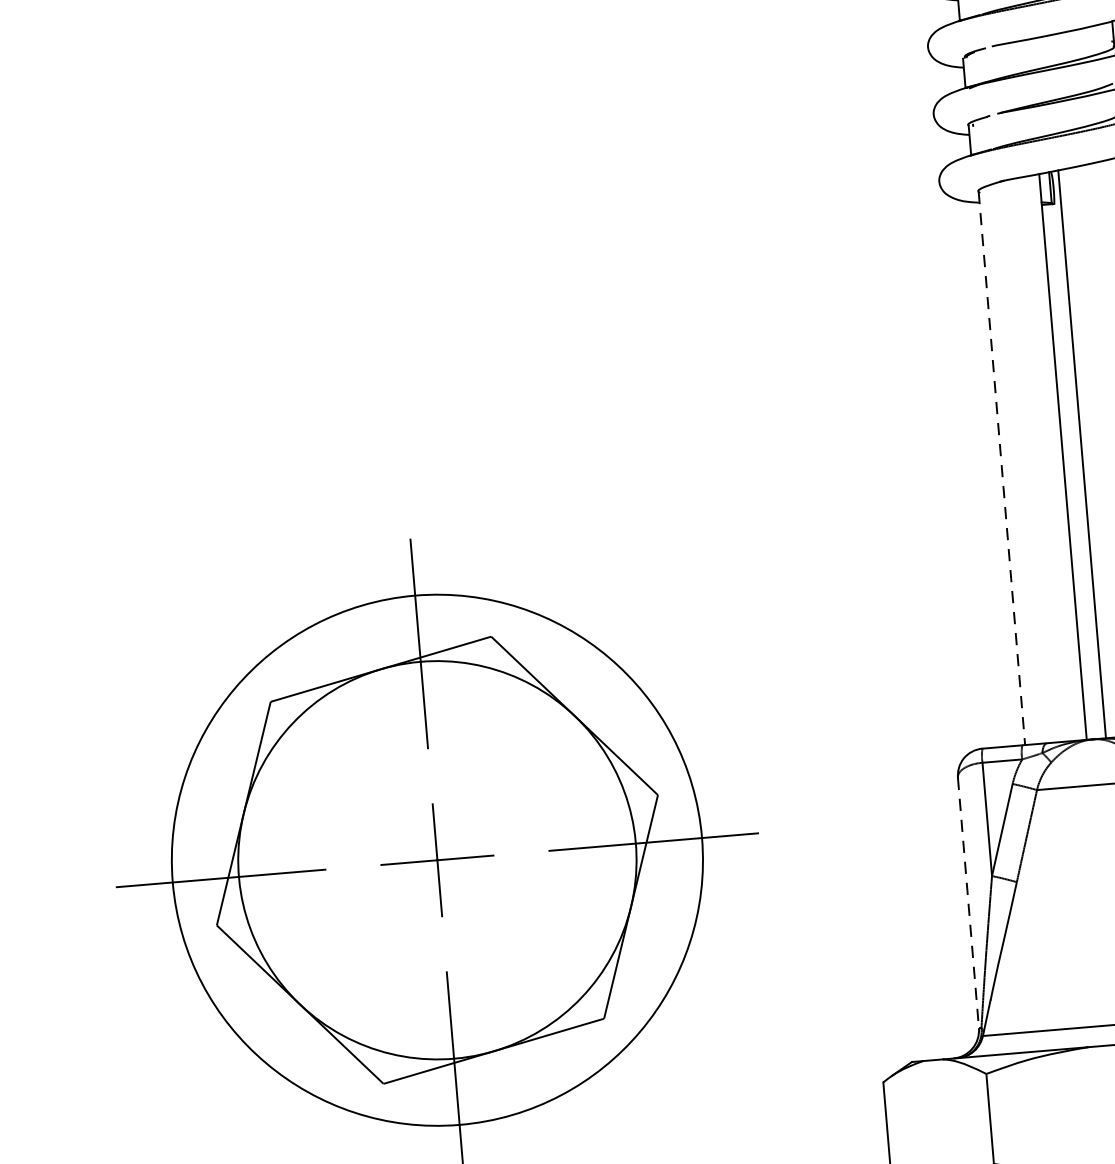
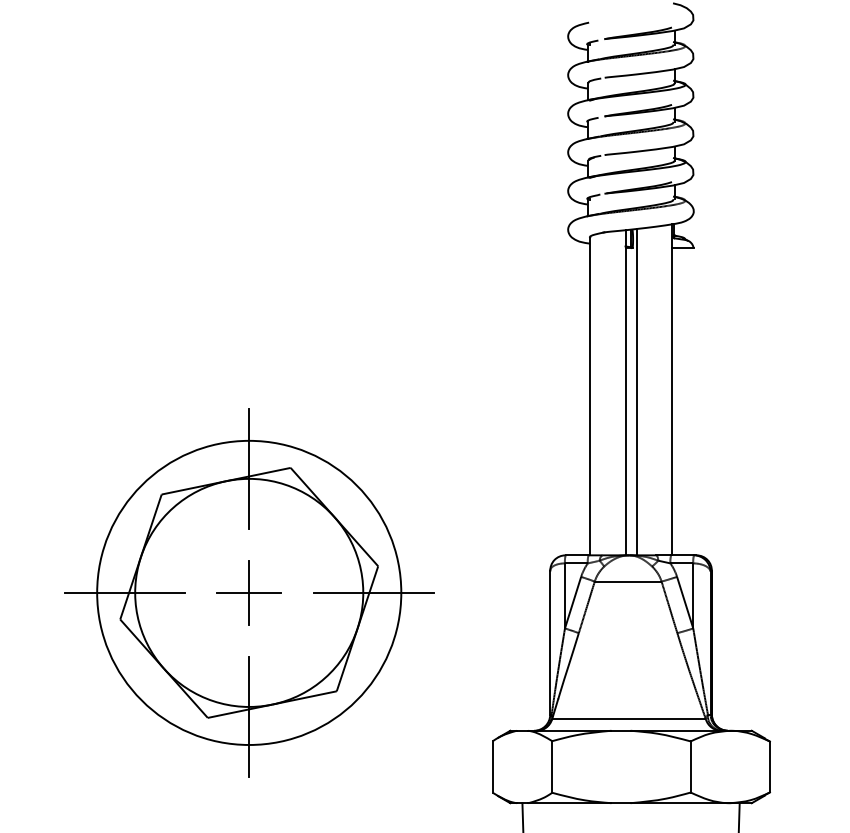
line: (1002, 468) -> (590, 396), dashed -> solid
line: (968, 902) -> (550, 642), dashed -> solid

